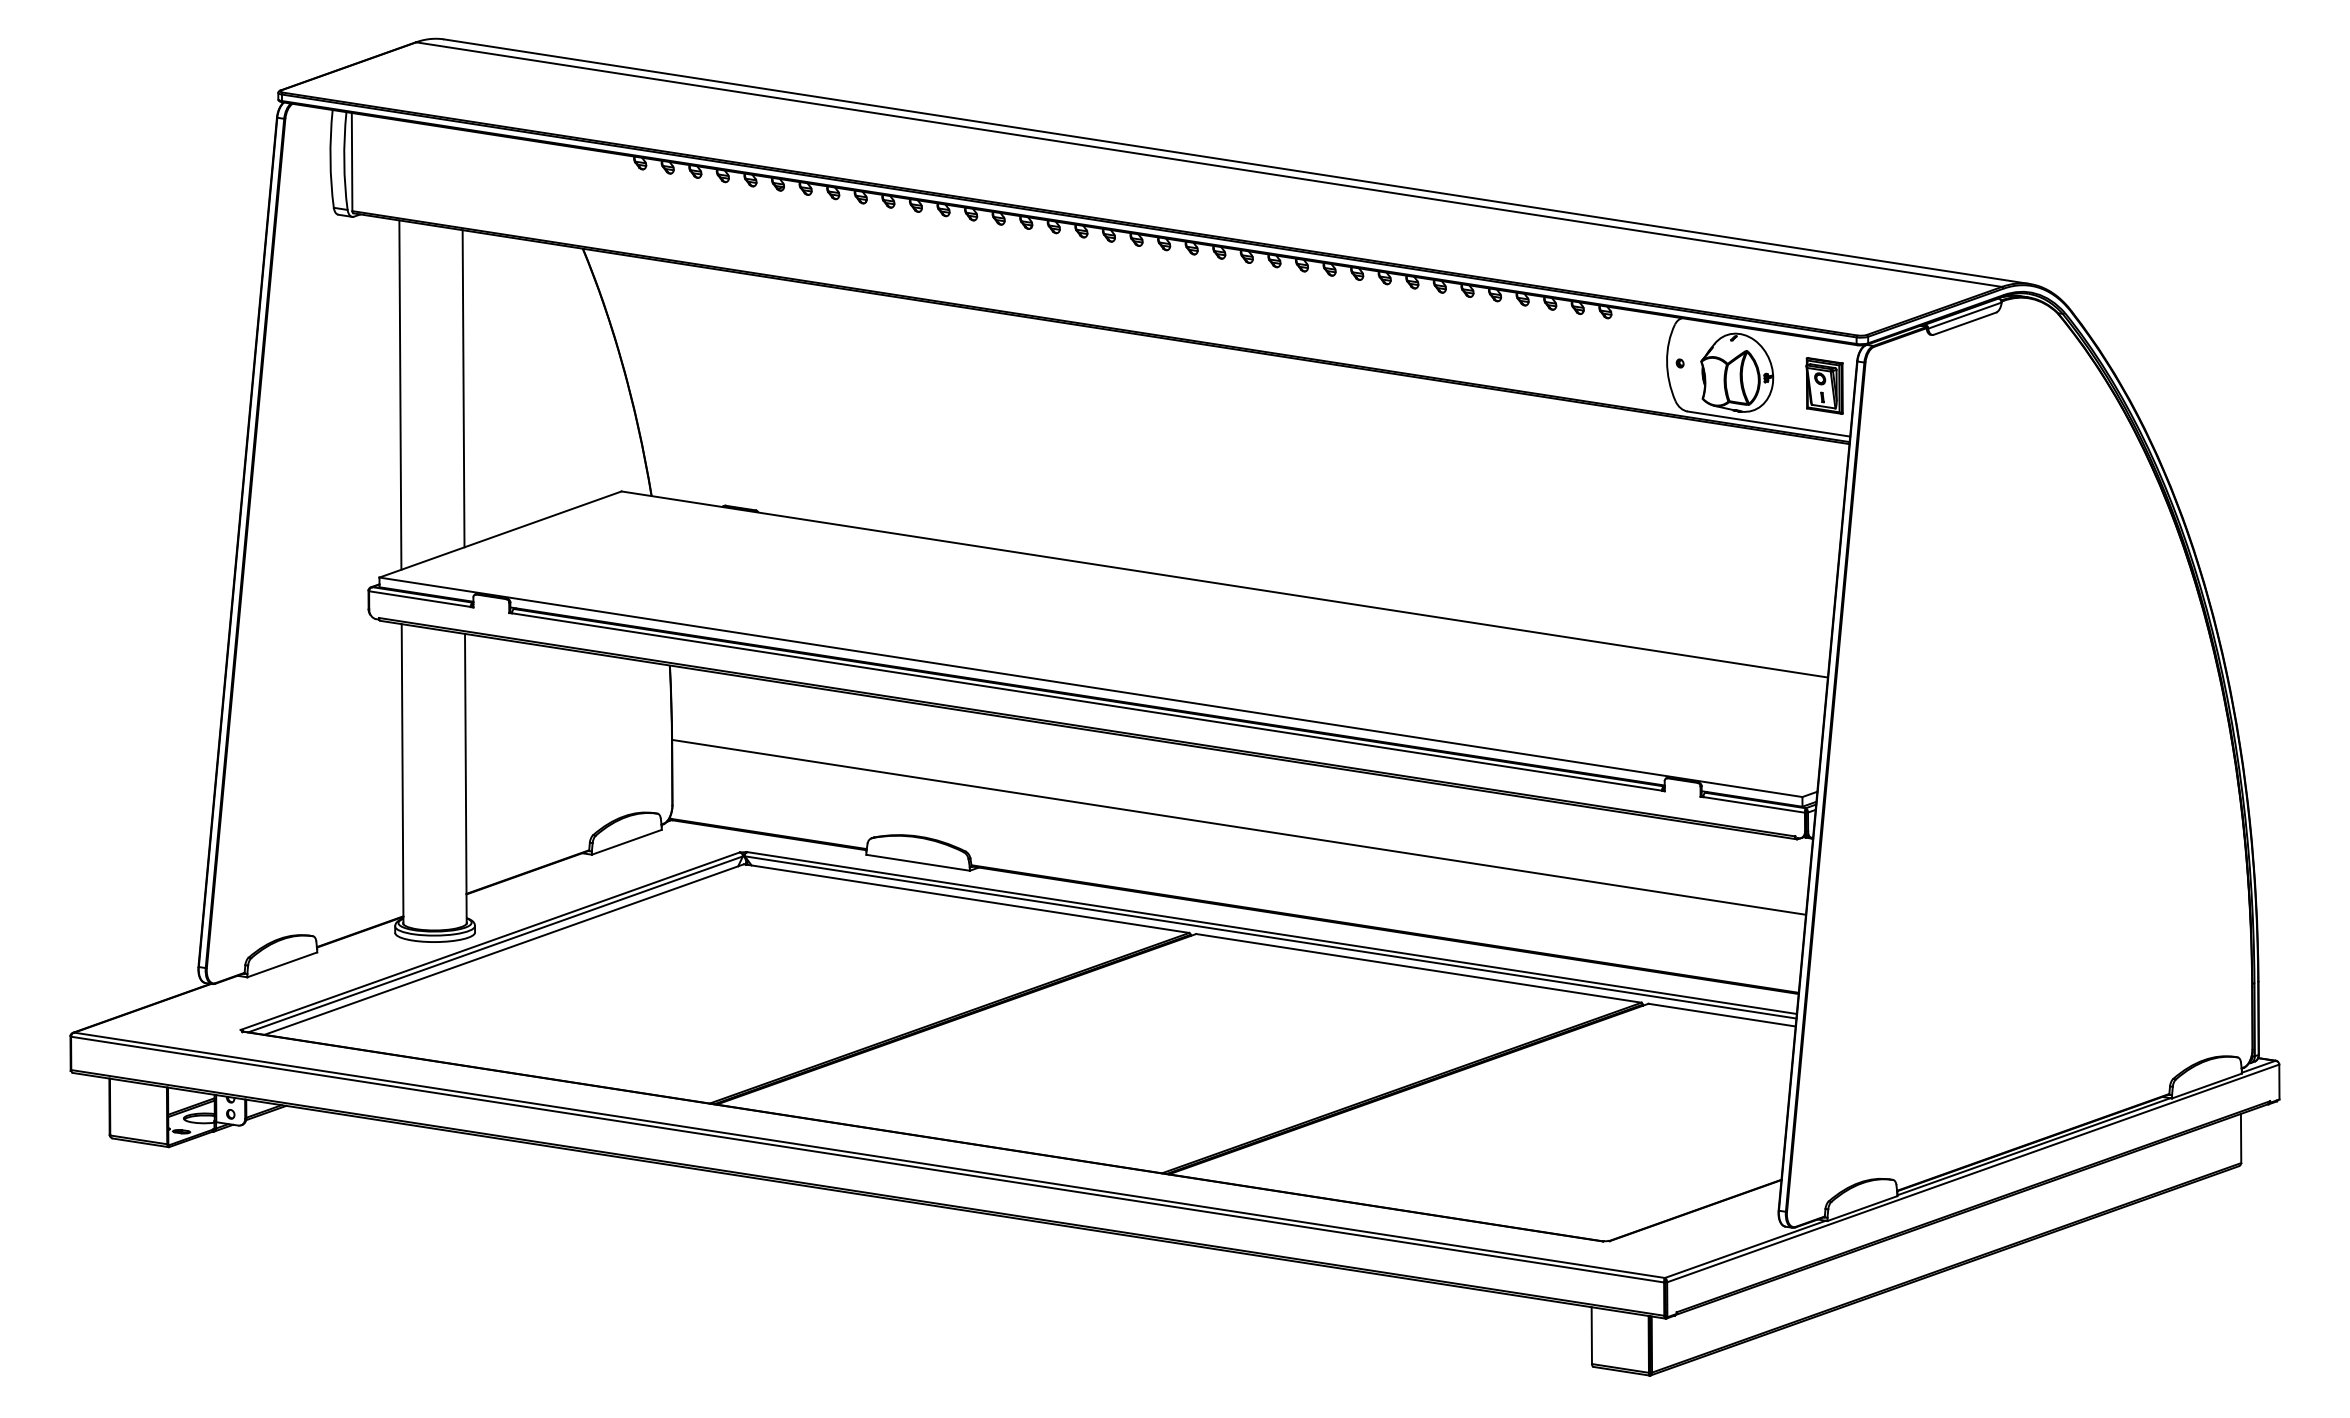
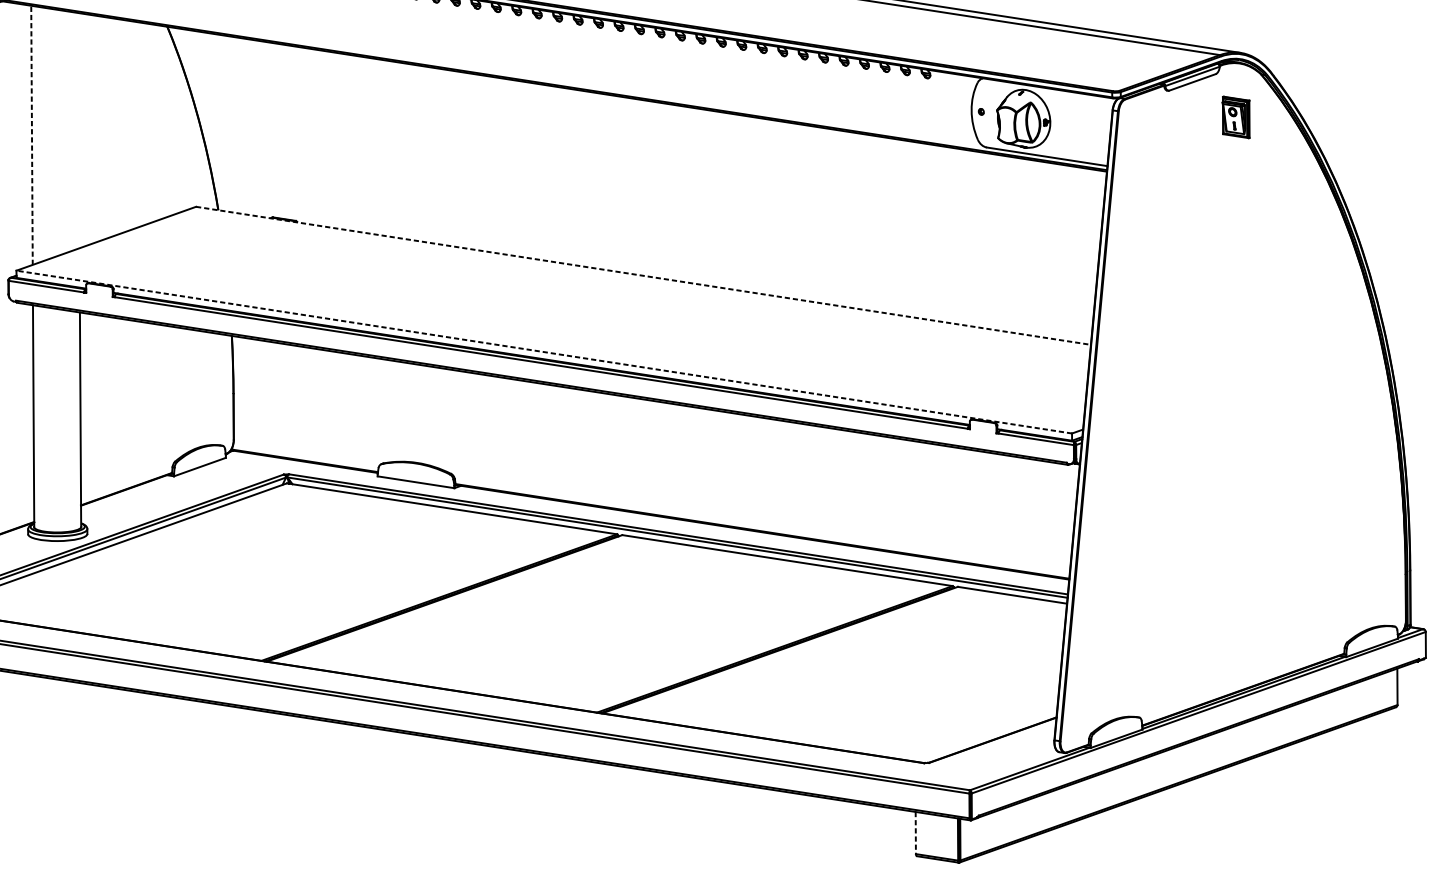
part: (1824, 385) -> (1236, 117), moved
line: (463, 388) -> (78, 130), removed
line: (400, 395) -> (32, 135), solid -> dashed
line: (1225, 584) -> (644, 275), solid -> dashed
line: (1090, 687) -> (543, 352), solid -> dashed
line: (1238, 826) -> (653, 455), removed
line: (1591, 1336) -> (915, 833), solid -> dashed

